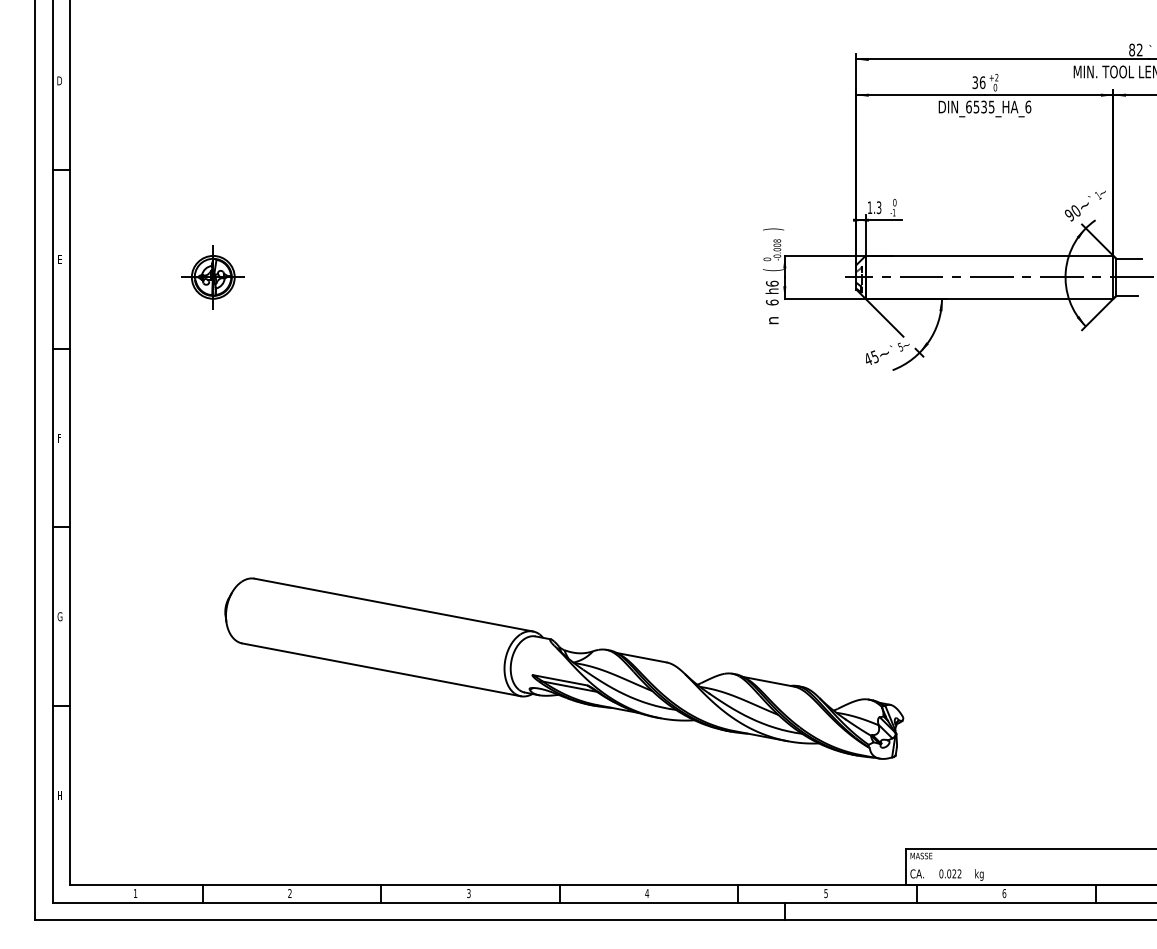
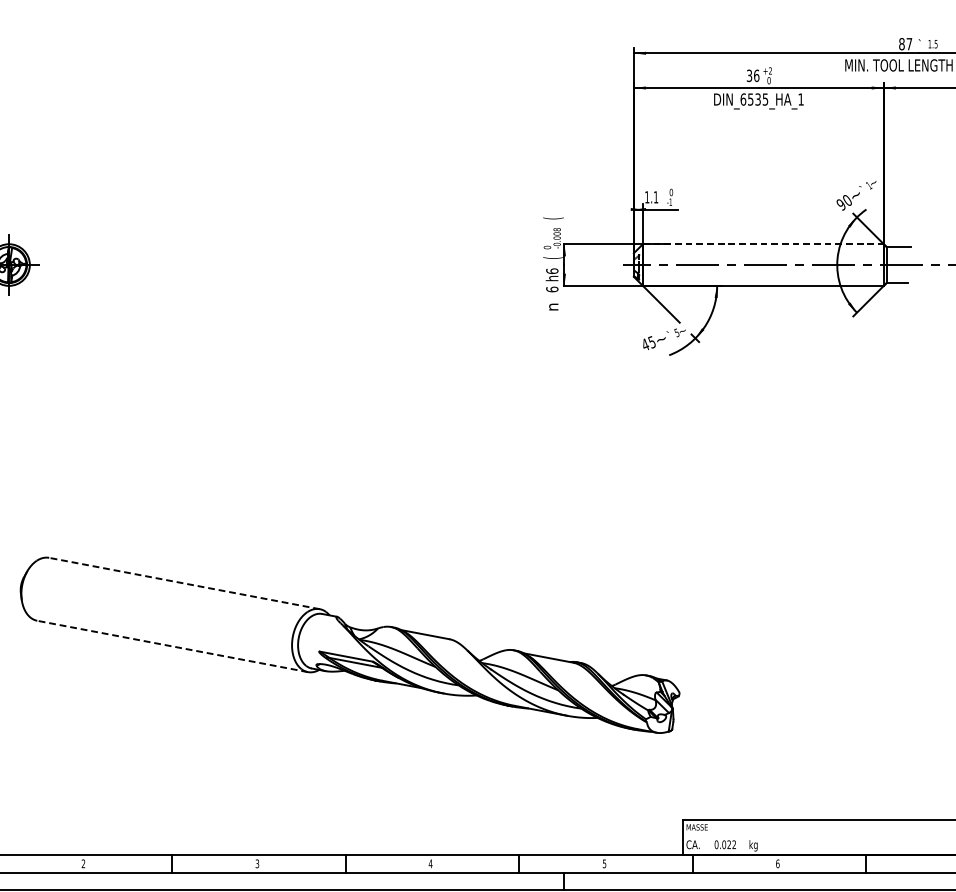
text: (1139, 49) -> (909, 43), 82 -> 87
text: (1028, 106) -> (801, 98), DIN_6535_HA_6 -> DIN_6535_HA_1
text: (878, 207) -> (655, 197), 1.3 -> 1.1
text: (773, 229) -> (553, 218), ) -> (
line: (989, 255) -> (763, 243), solid -> dashed
line: (393, 605) -> (184, 583), solid -> dashed
line: (381, 669) -> (172, 646), solid -> dashed

